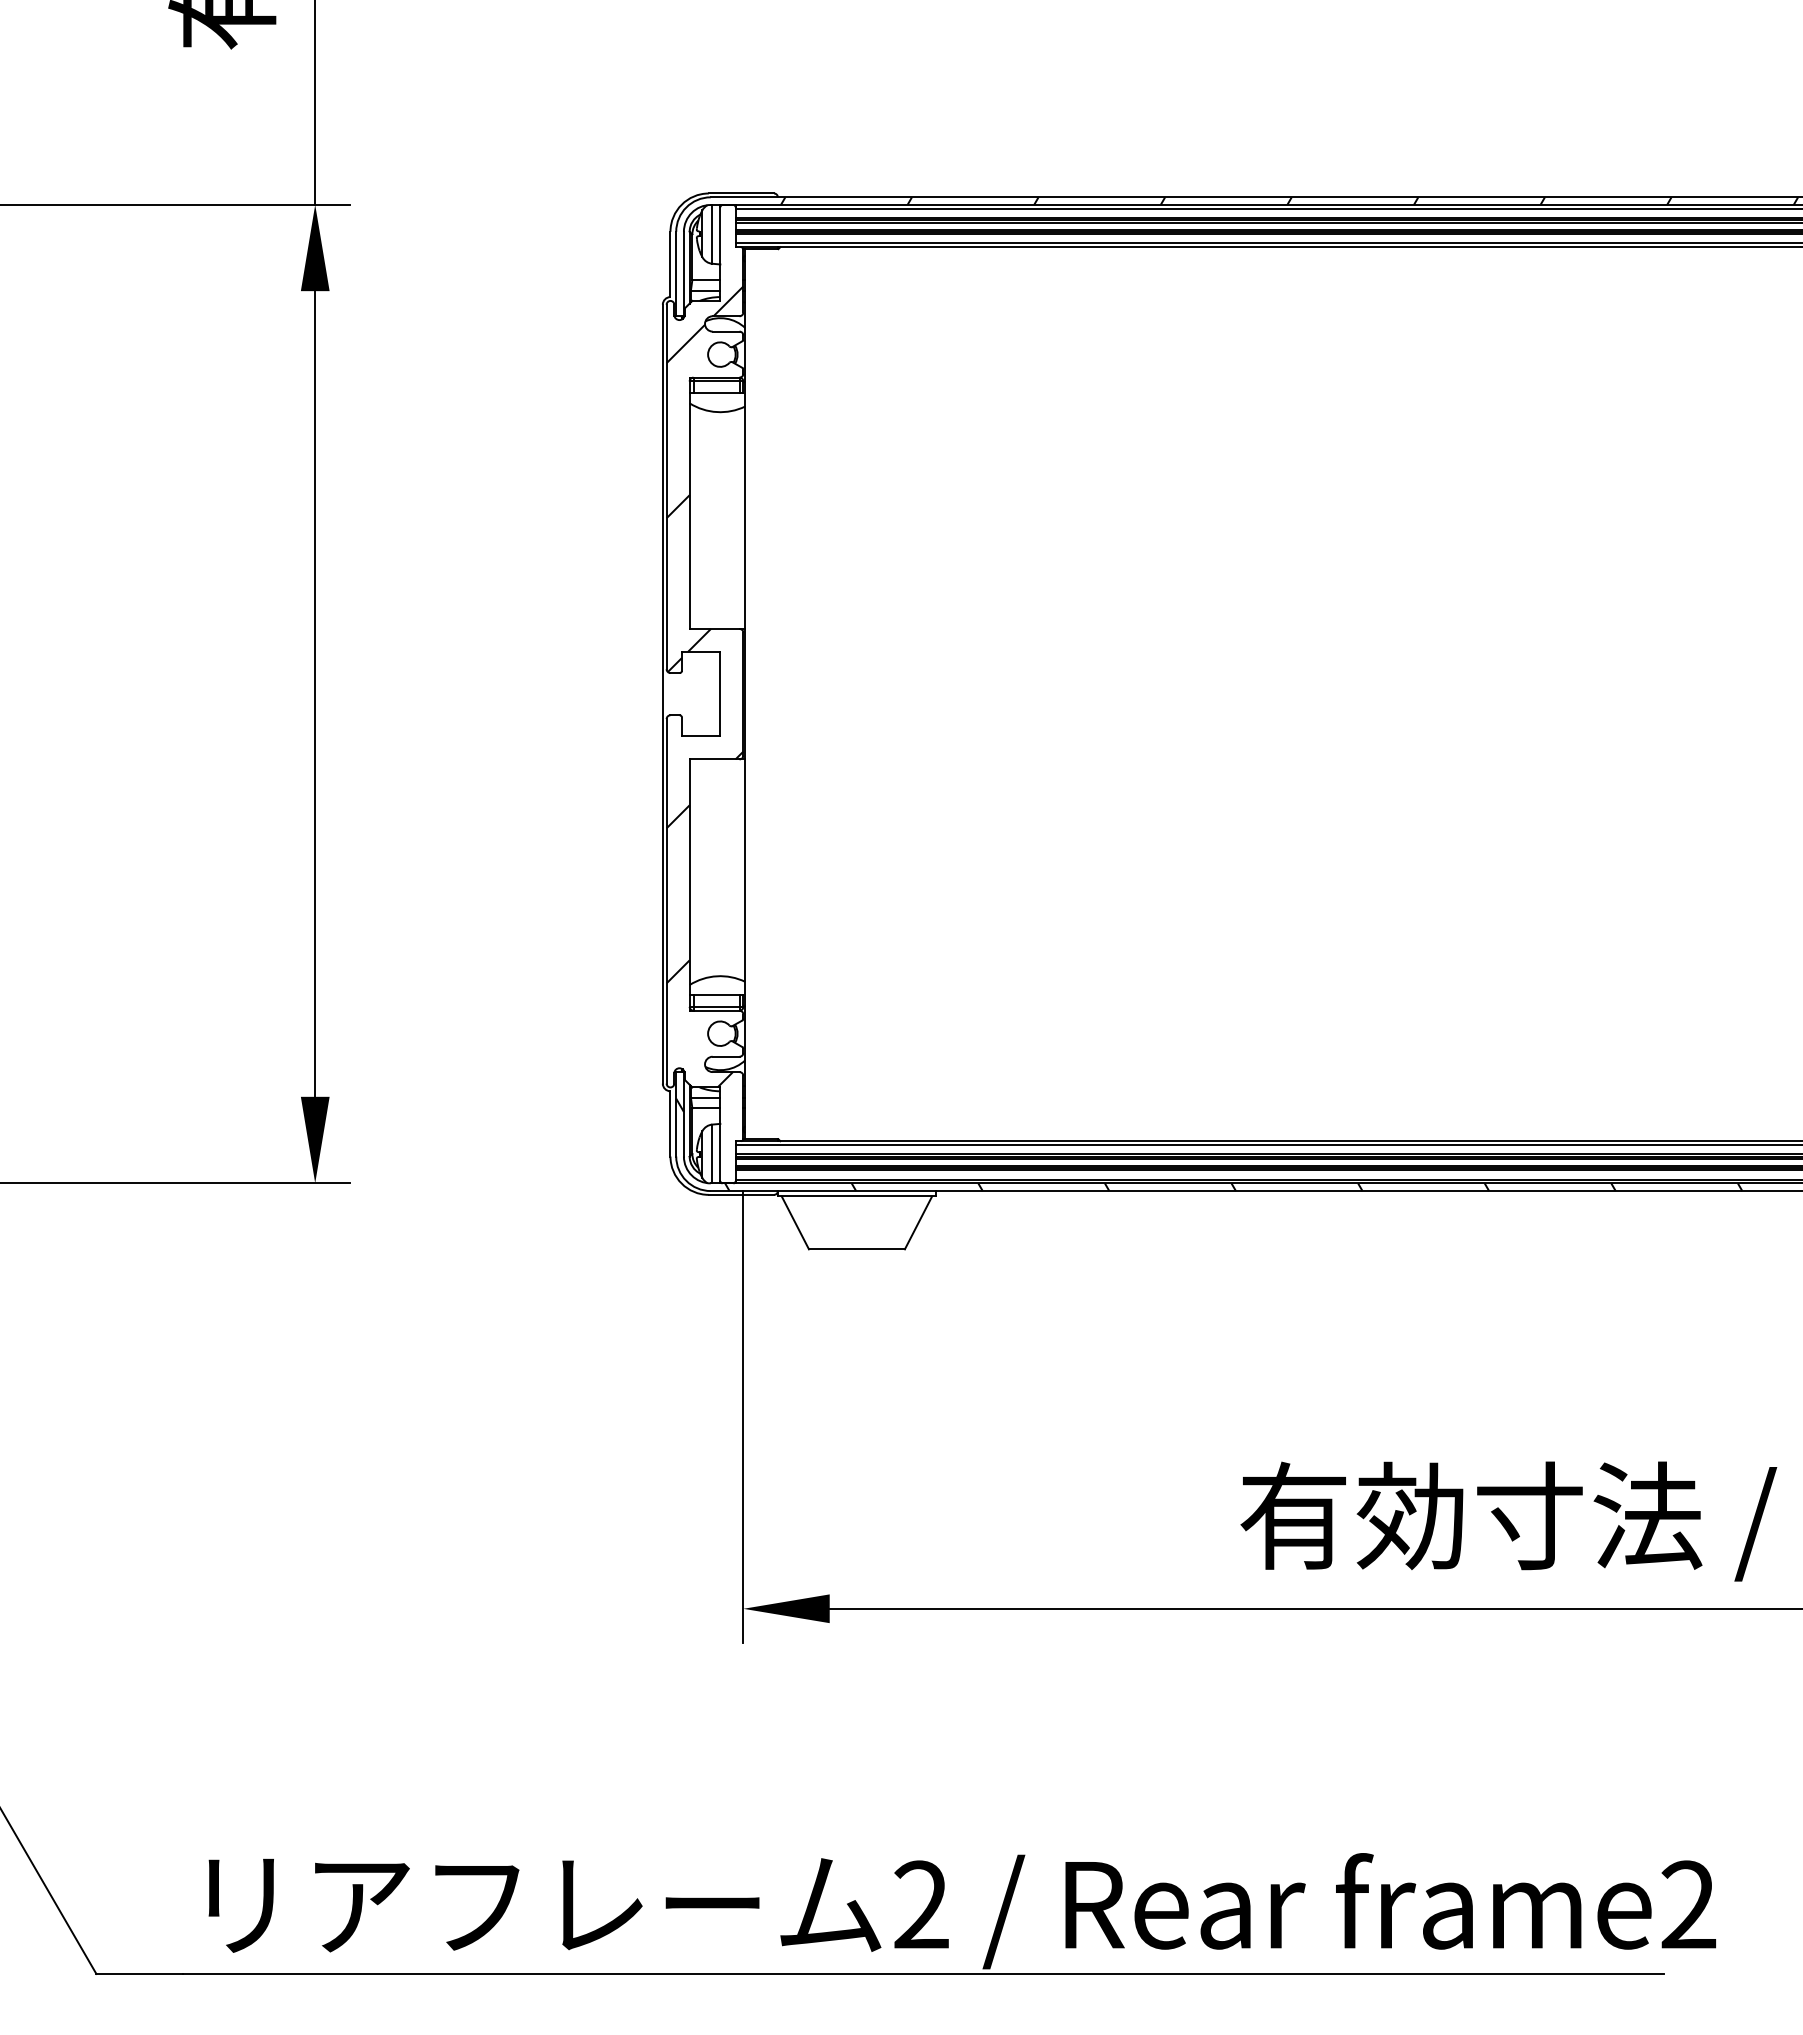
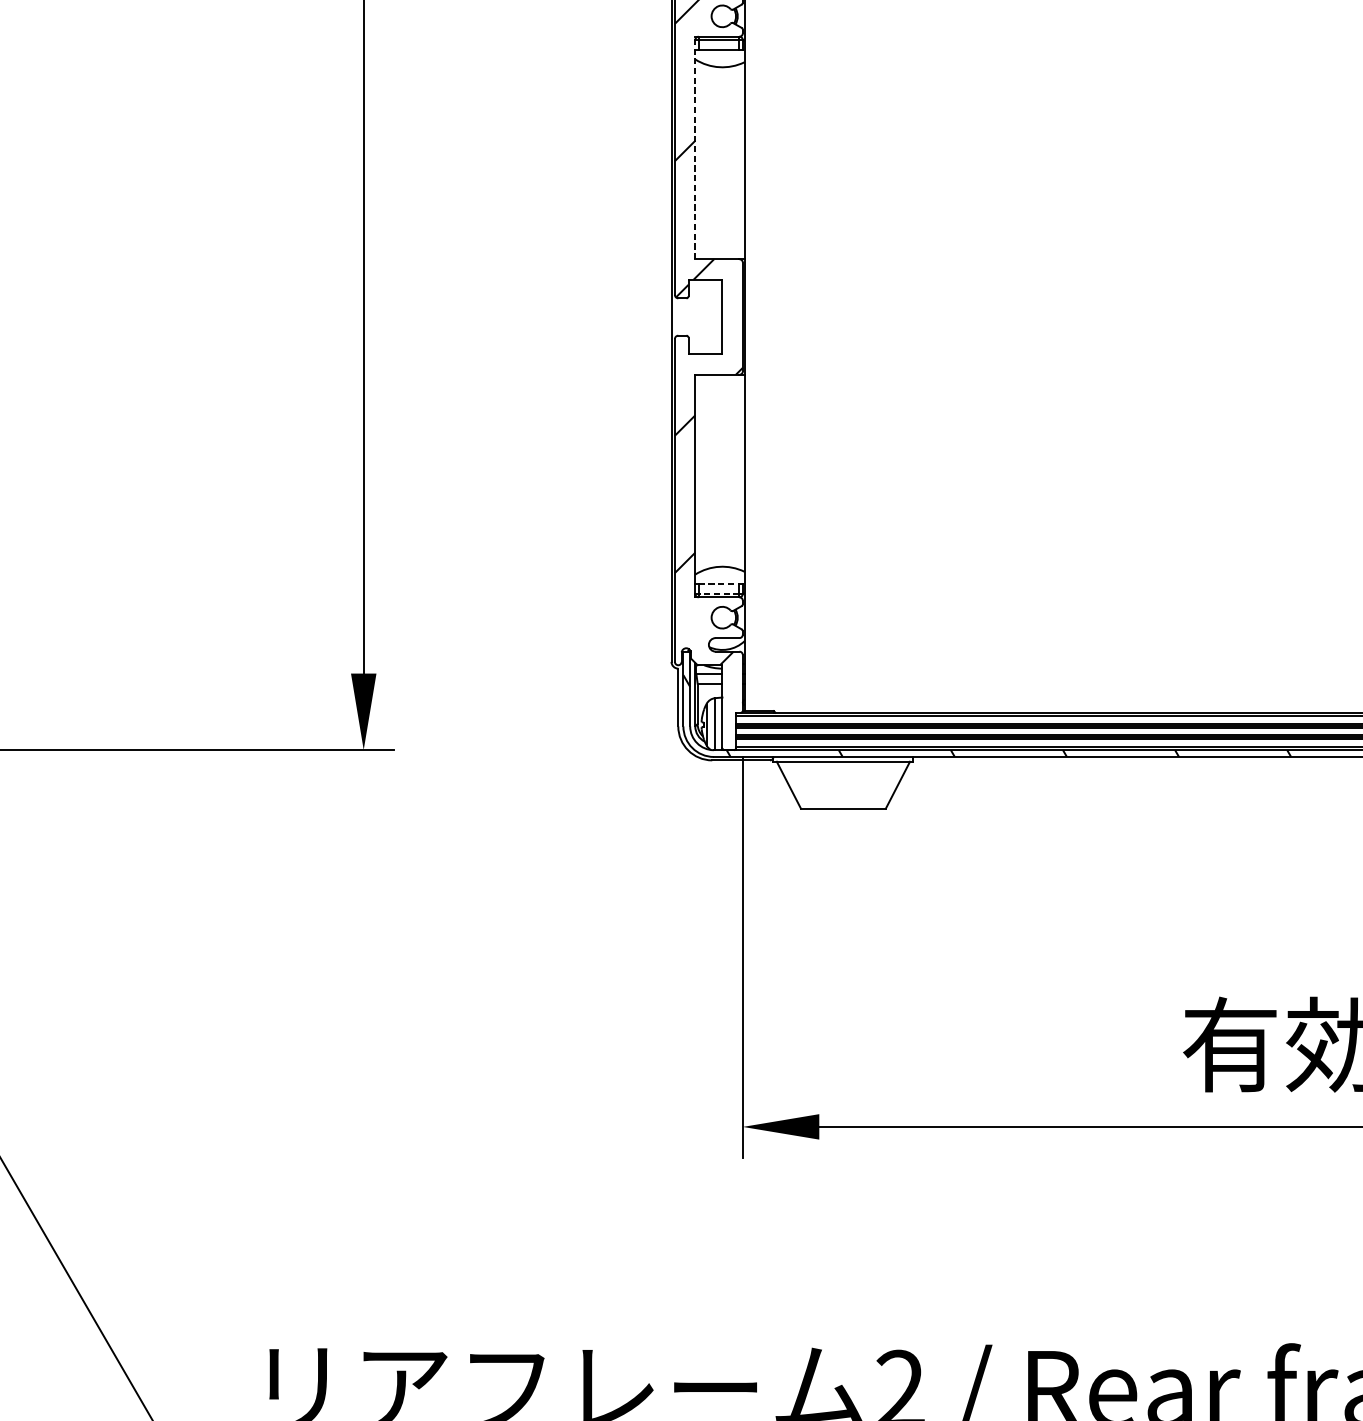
line: (689, 503) -> (695, 148), solid -> dashed
line: (717, 995) -> (719, 583), solid -> dashed
line: (716, 1006) -> (719, 593), solid -> dashed

